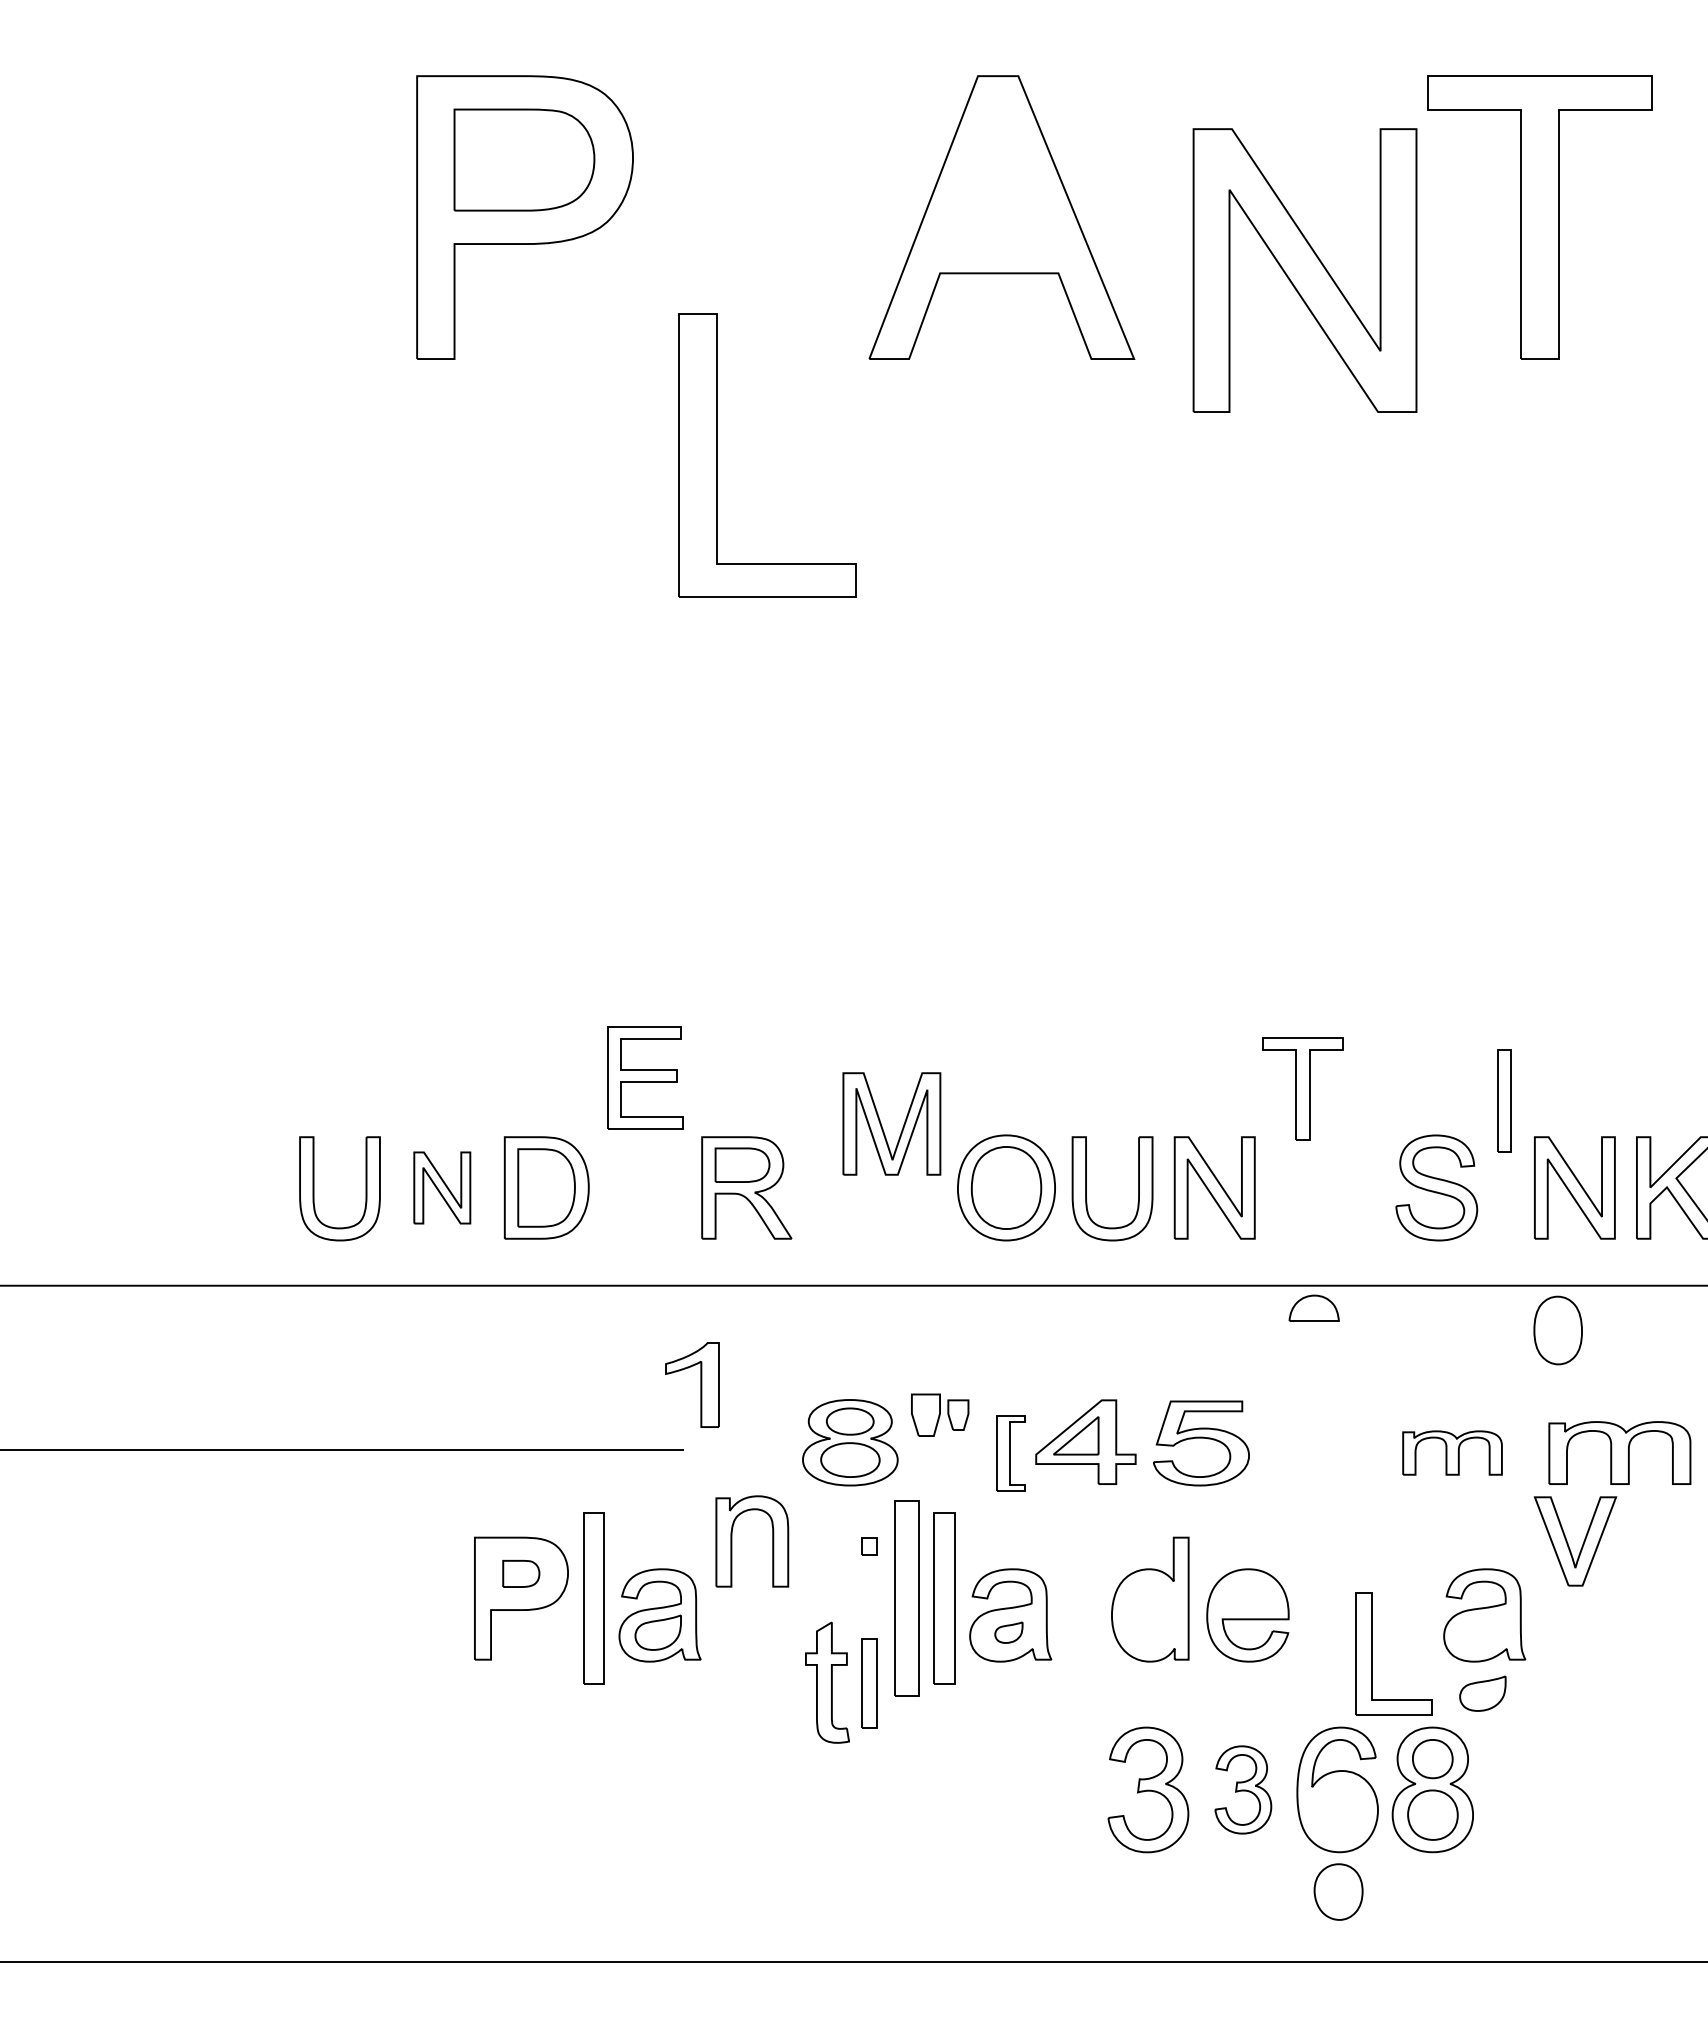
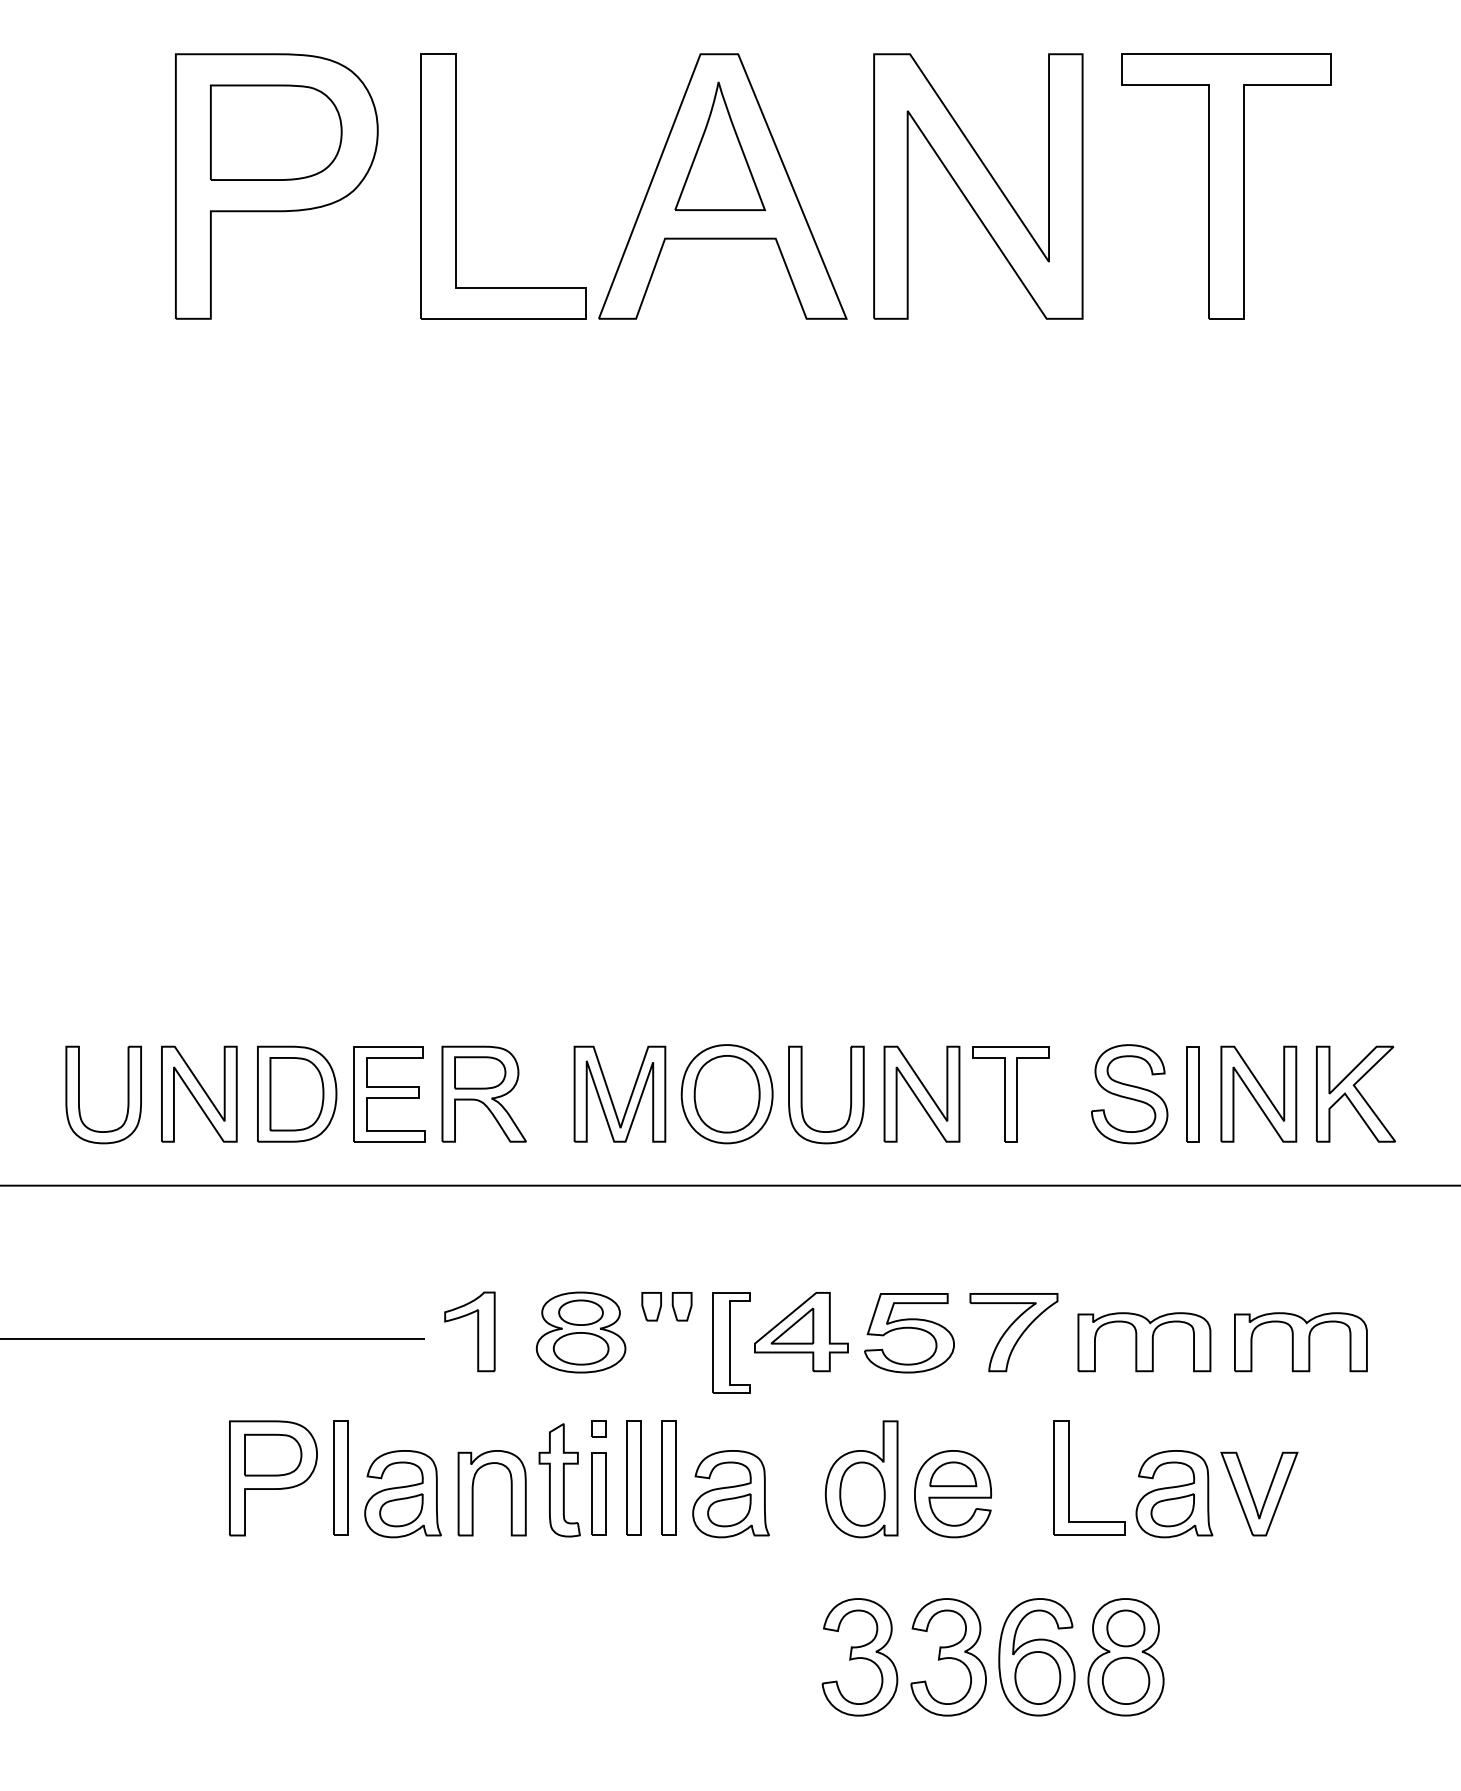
part: (999, 174) -> (720, 146), added
part: (1304, 270) -> (977, 186), moved
part: (717, 455) -> (456, 186), moved
part: (645, 1077) -> (389, 1093), moved
part: (1302, 1088) -> (1010, 1093), moved
part: (1504, 1100) -> (1192, 1093), moved
part: (882, 1125) -> (611, 1095), moved
part: (442, 1187) -> (199, 1093), size x1.43
part: (1313, 1307) -> (952, 1473), moved
part: (1557, 1330) -> (861, 1494), moved
part: (700, 1384) -> (477, 1331), moved
part: (925, 1414) -> (651, 1306), size x0.71
part: (1312, 1442) -> (1013, 1332), added
part: (1452, 1452) -> (1144, 1341), size x1.43
part: (1010, 1453) -> (730, 1342), size x1.43
part: (732, 1541) -> (473, 1493), moved
part: (1568, 1543) -> (1252, 1496), moved
part: (521, 1573) -> (273, 1454), size x1.67
part: (593, 1598) -> (340, 1478), size x0.71
part: (906, 1598) -> (633, 1478), size x0.62
part: (944, 1598) -> (669, 1478), size x0.71
part: (1008, 1632) -> (729, 1510), size x1.67
part: (1372, 1653) -> (1069, 1478), moved
part: (827, 1682) -> (559, 1480), moved
part: (869, 1683) -> (599, 1494), moved
part: (1482, 1693) -> (1172, 1510), moved
part: (1243, 1789) -> (948, 1656), size x1.43
part: (1338, 1891) -> (1037, 1677), moved

